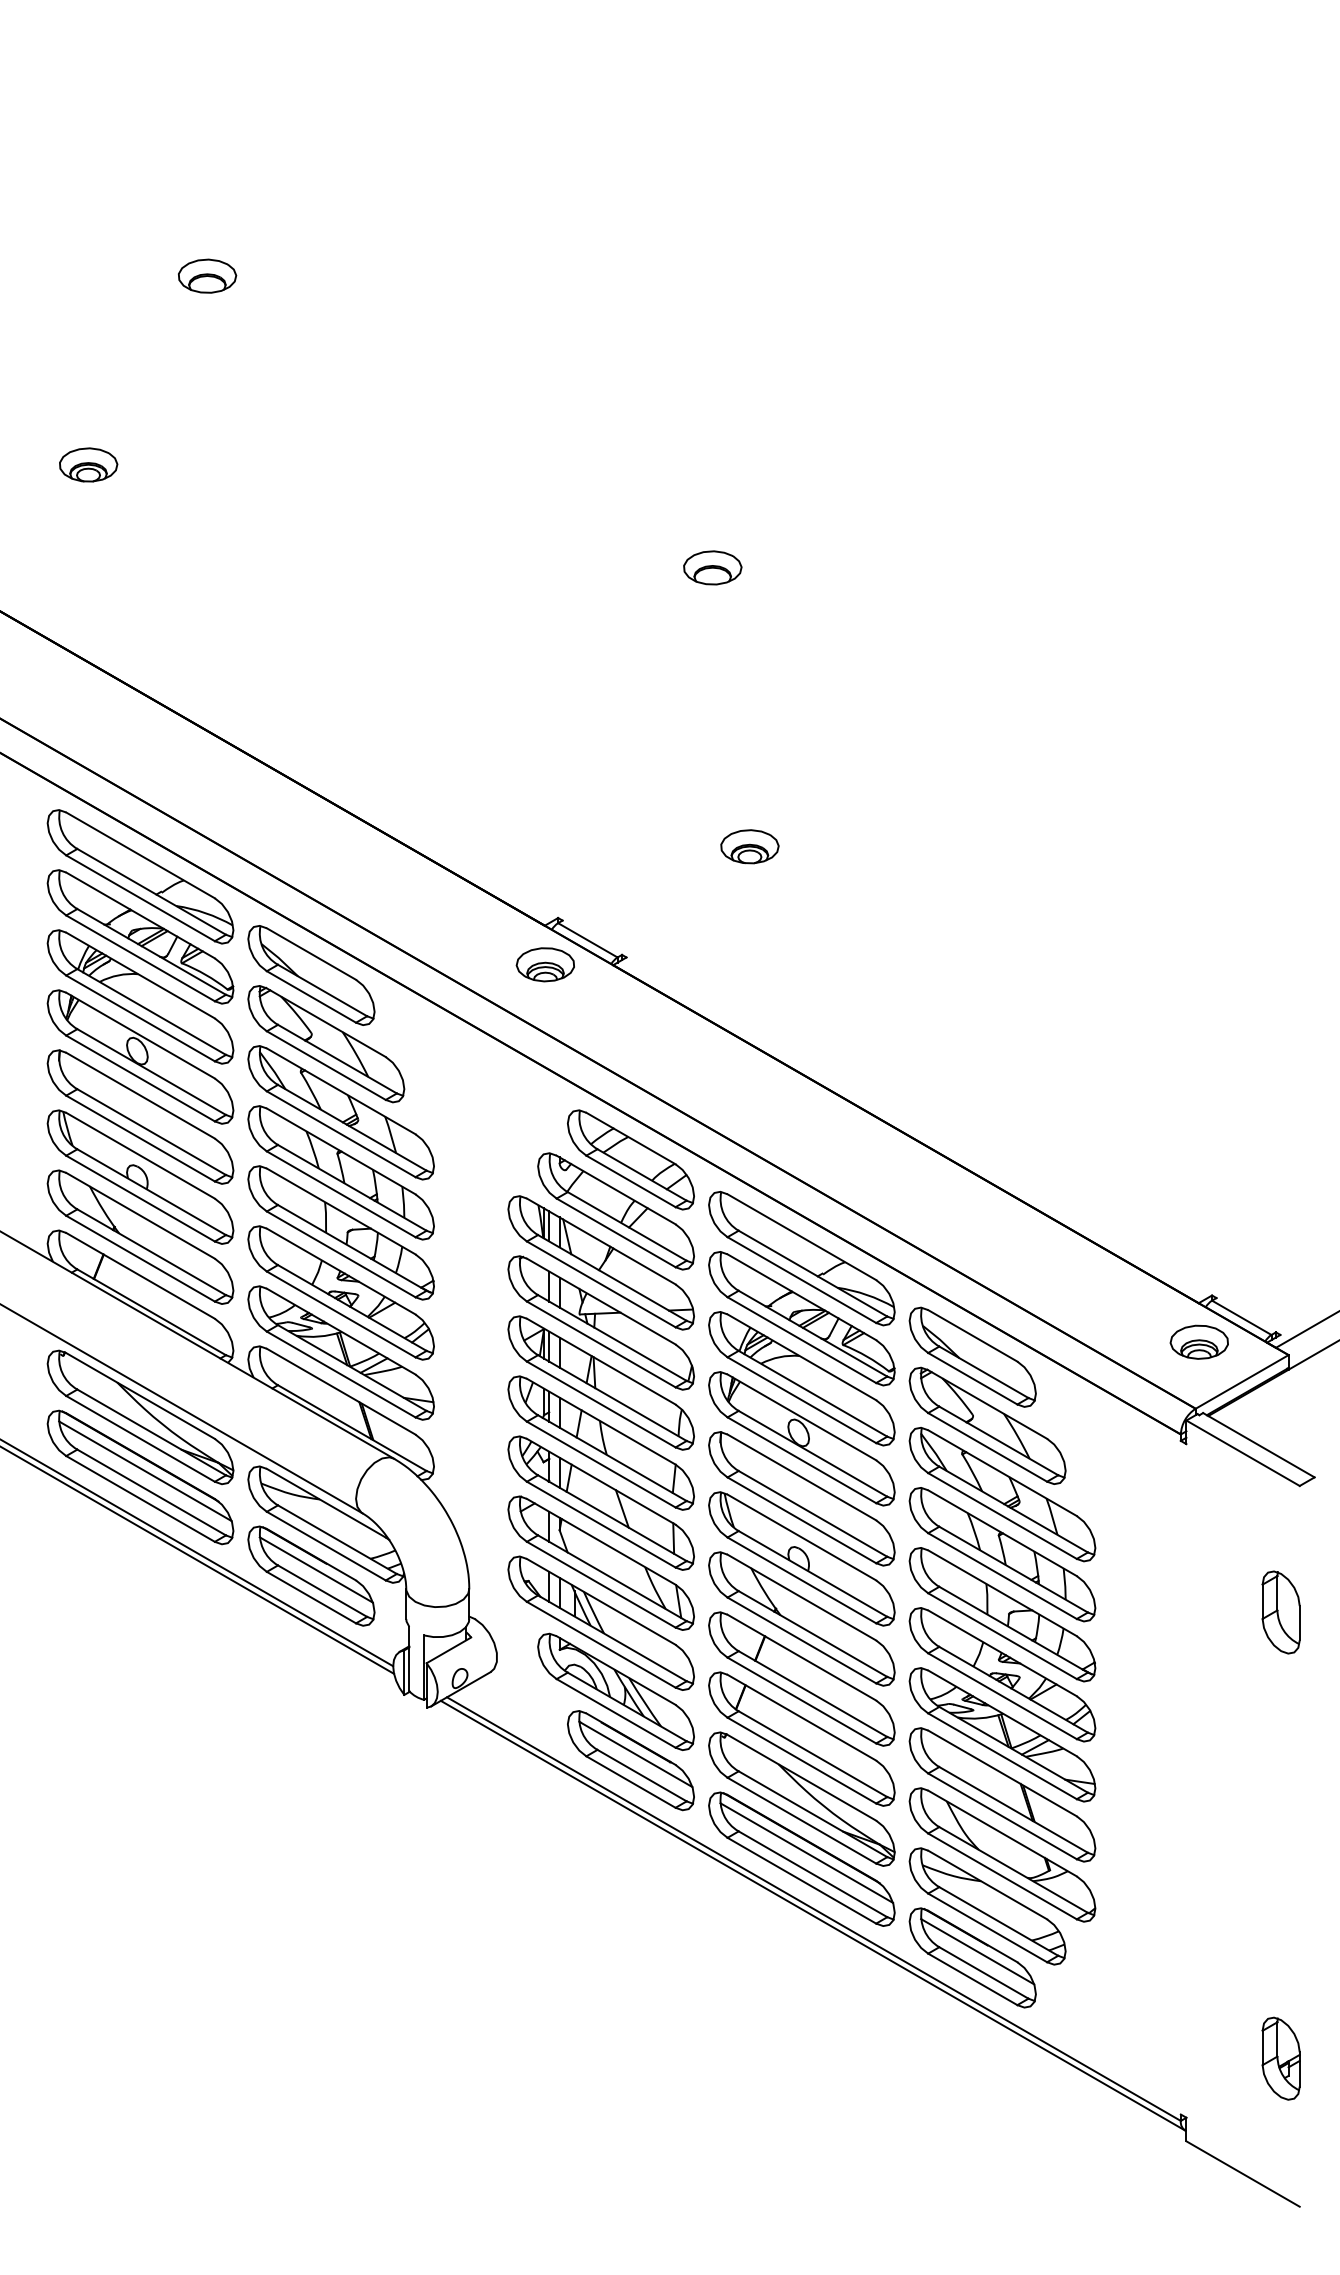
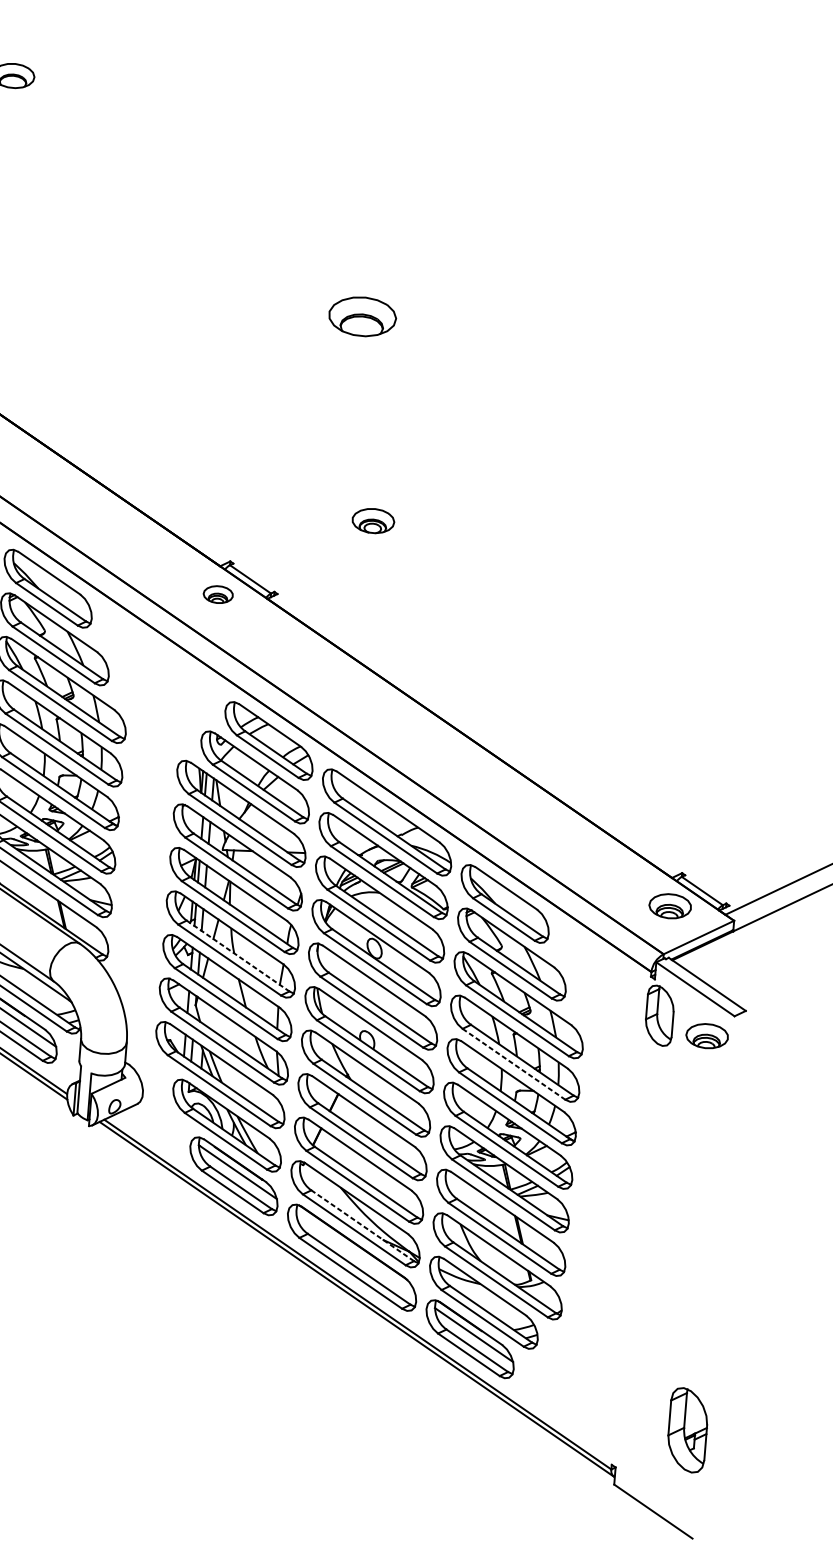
part: (712, 567) -> (362, 316), size x1.6
part: (544, 964) -> (217, 594), size x0.7
line: (612, 1458) -> (238, 956), solid -> dashed
part: (1263, 1515) -> (706, 1035), added
line: (1002, 1576) -> (513, 1064), solid -> dashed
part: (1280, 1612) -> (659, 1015), moved
line: (813, 1814) -> (363, 1226), solid -> dashed
line: (806, 1852) -> (355, 1253), removed
part: (1280, 2058) -> (687, 1430), size x1.4

